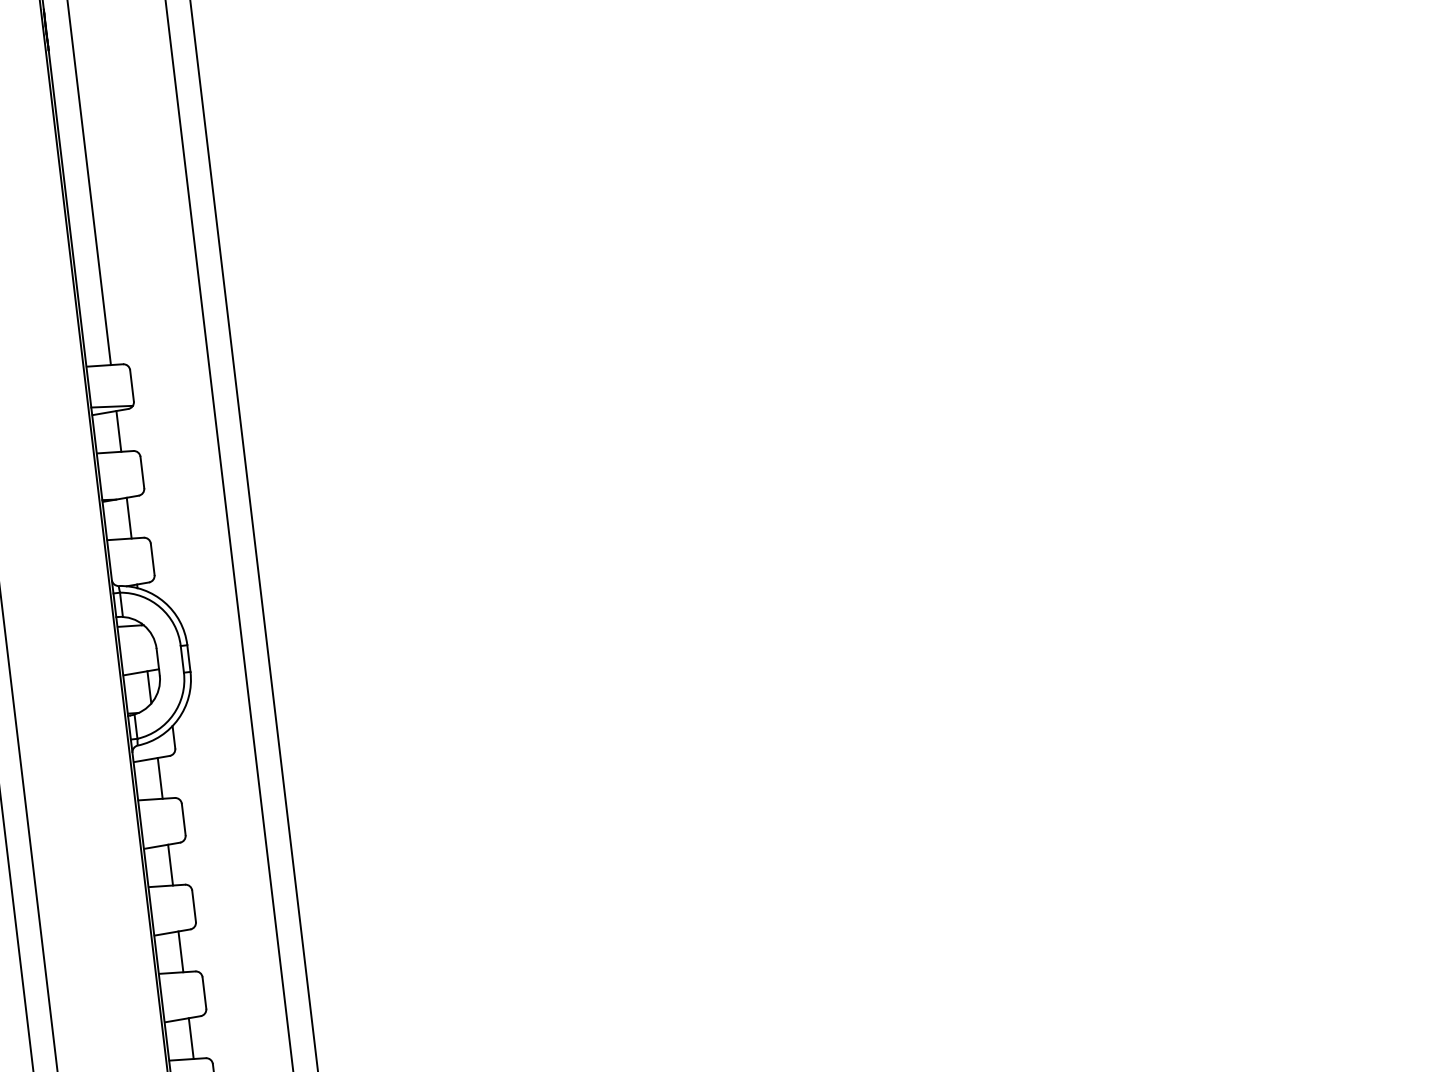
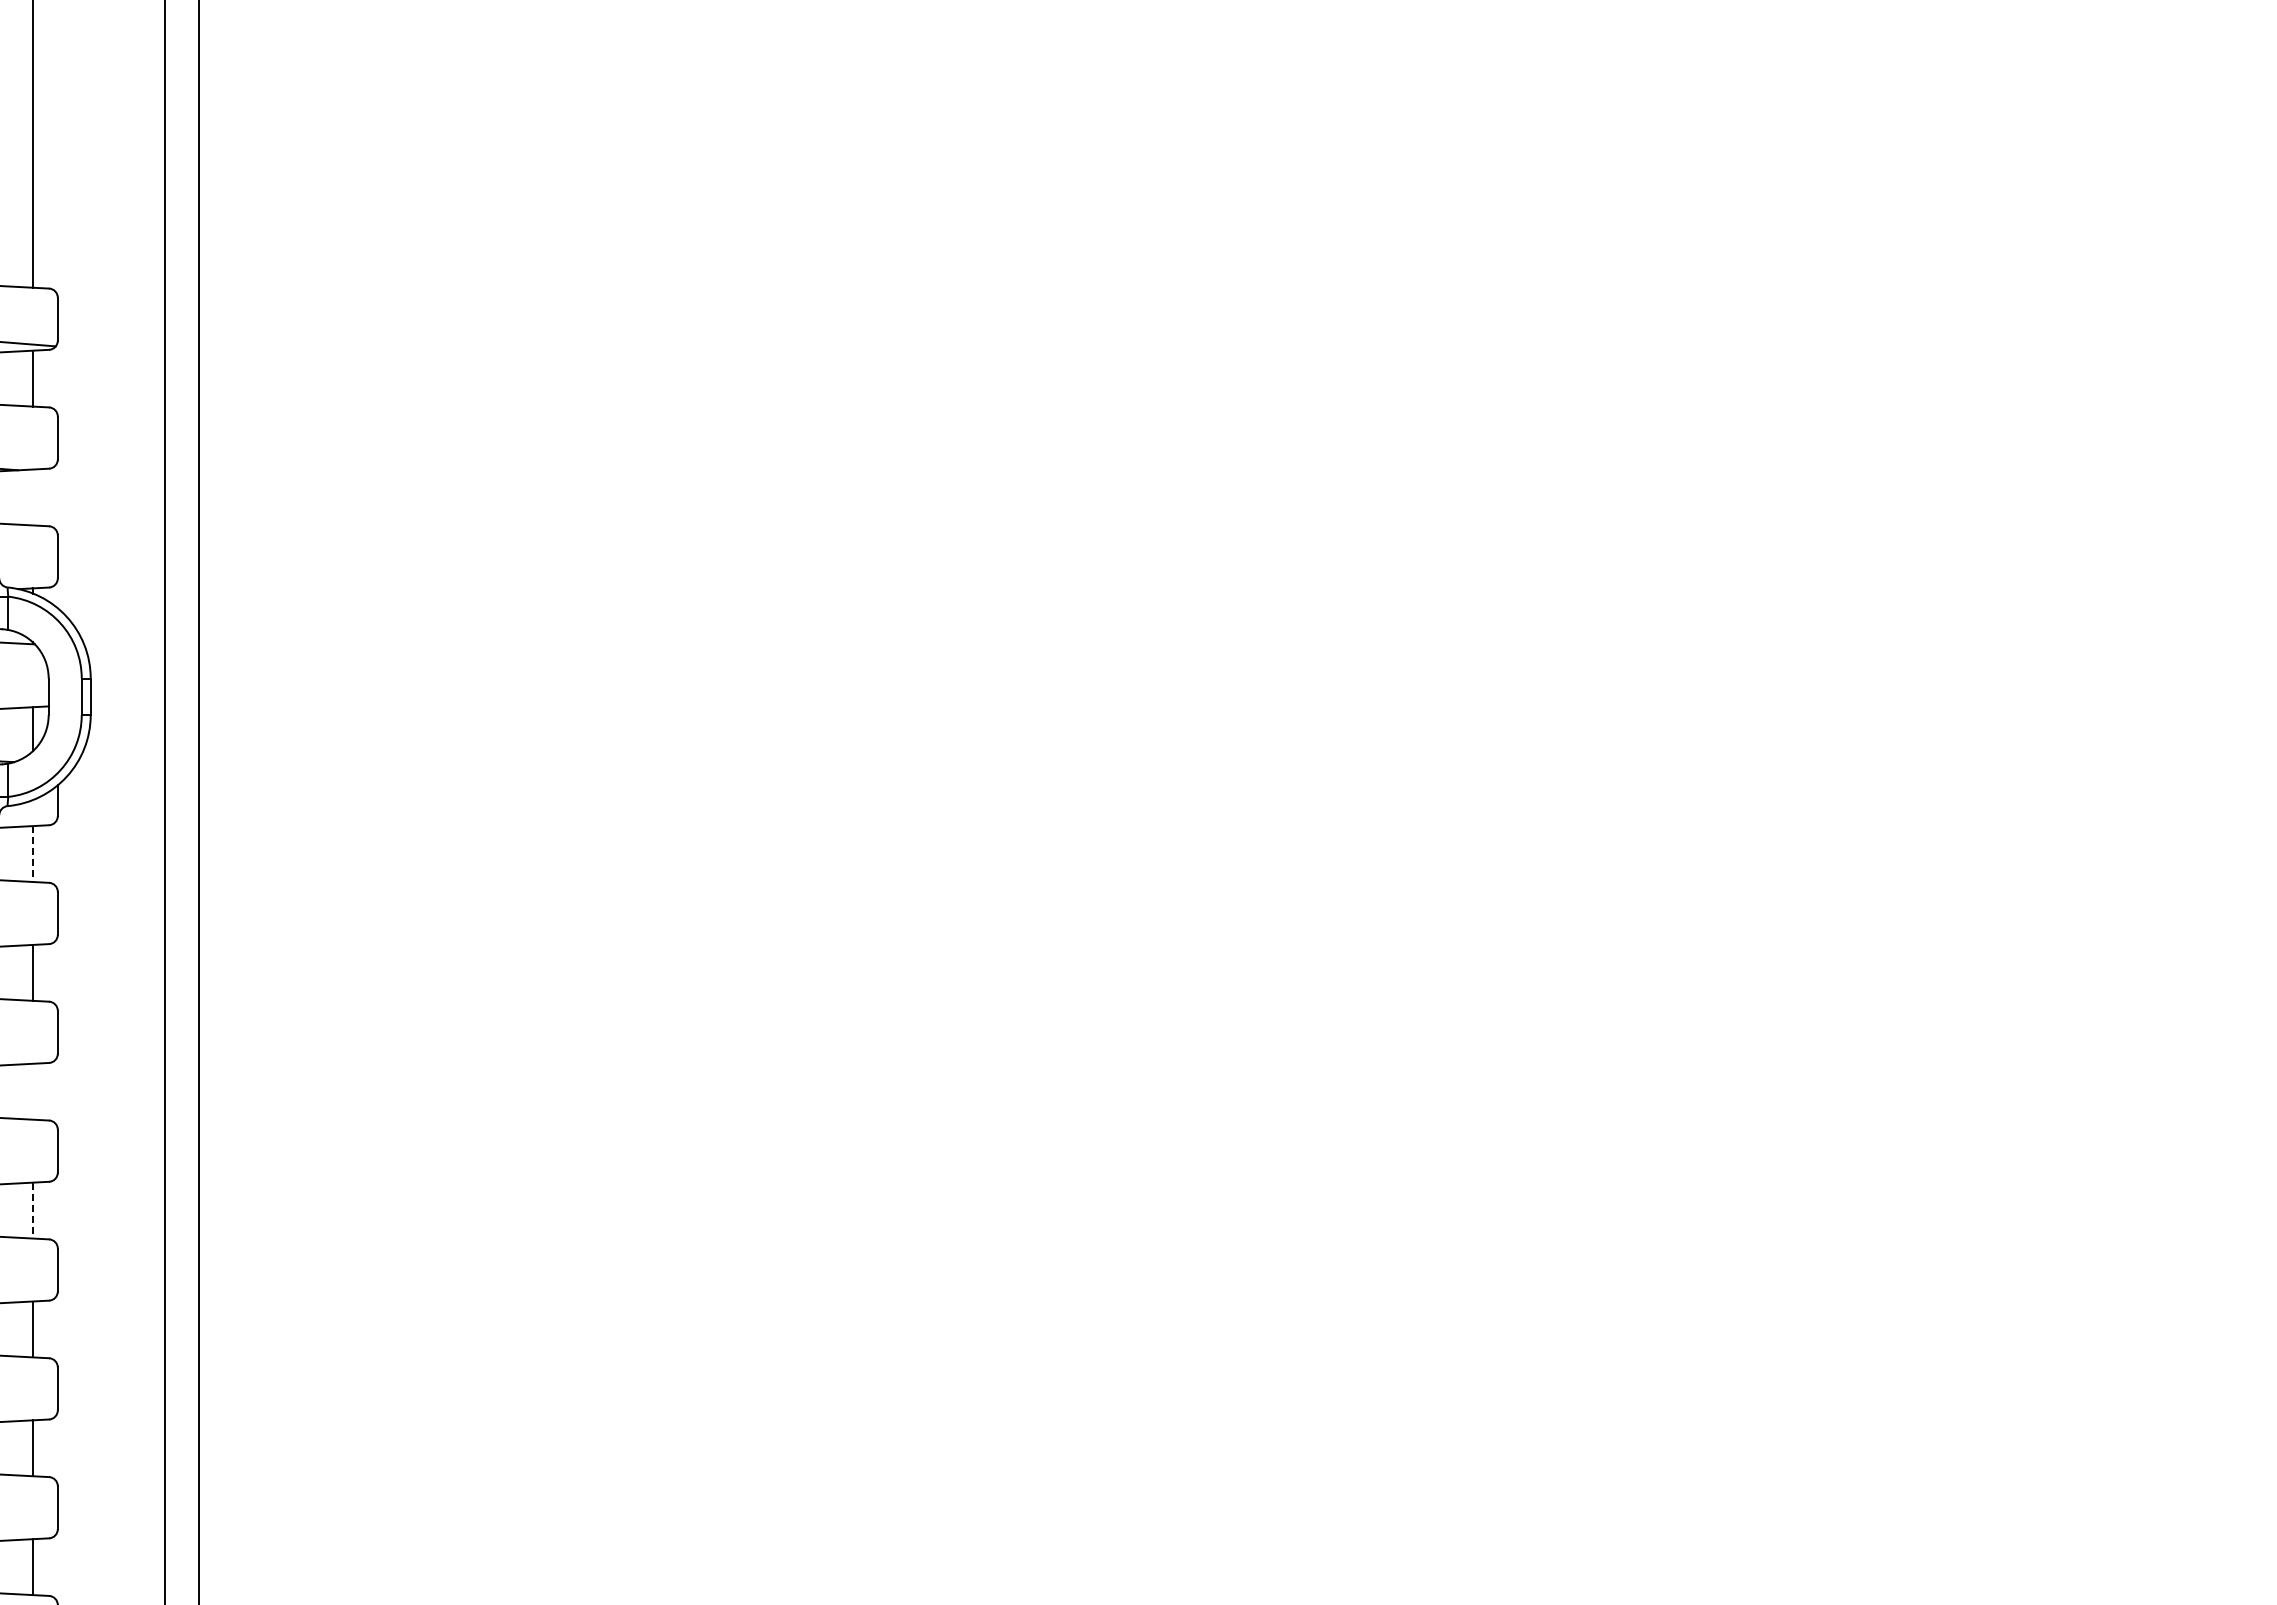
line: (129, 518) -> (32, 497), removed
line: (160, 778) -> (32, 854), solid -> dashed
line: (180, 951) -> (32, 1091), removed
line: (191, 1038) -> (32, 1210), solid -> dashed

